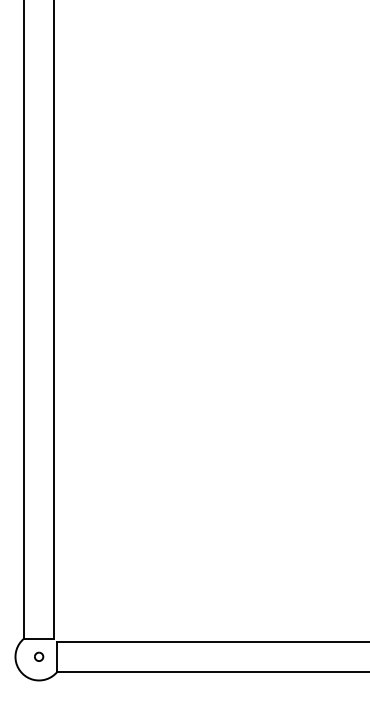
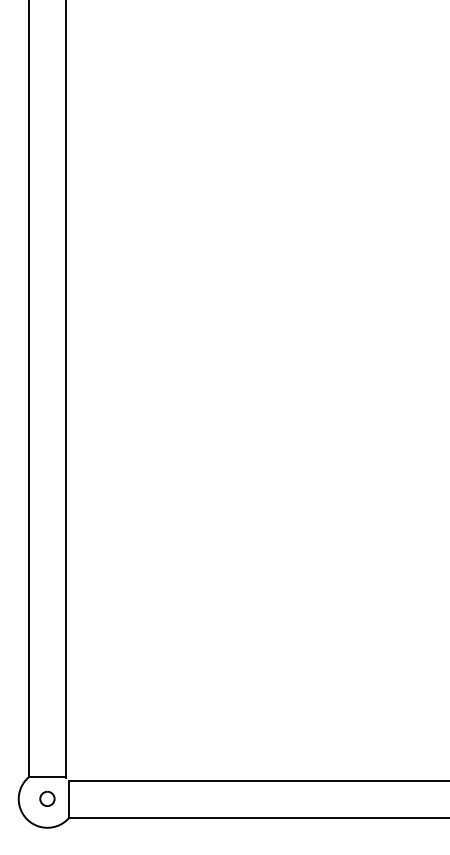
part: (39, 657) -> (47, 799), size x1.4

